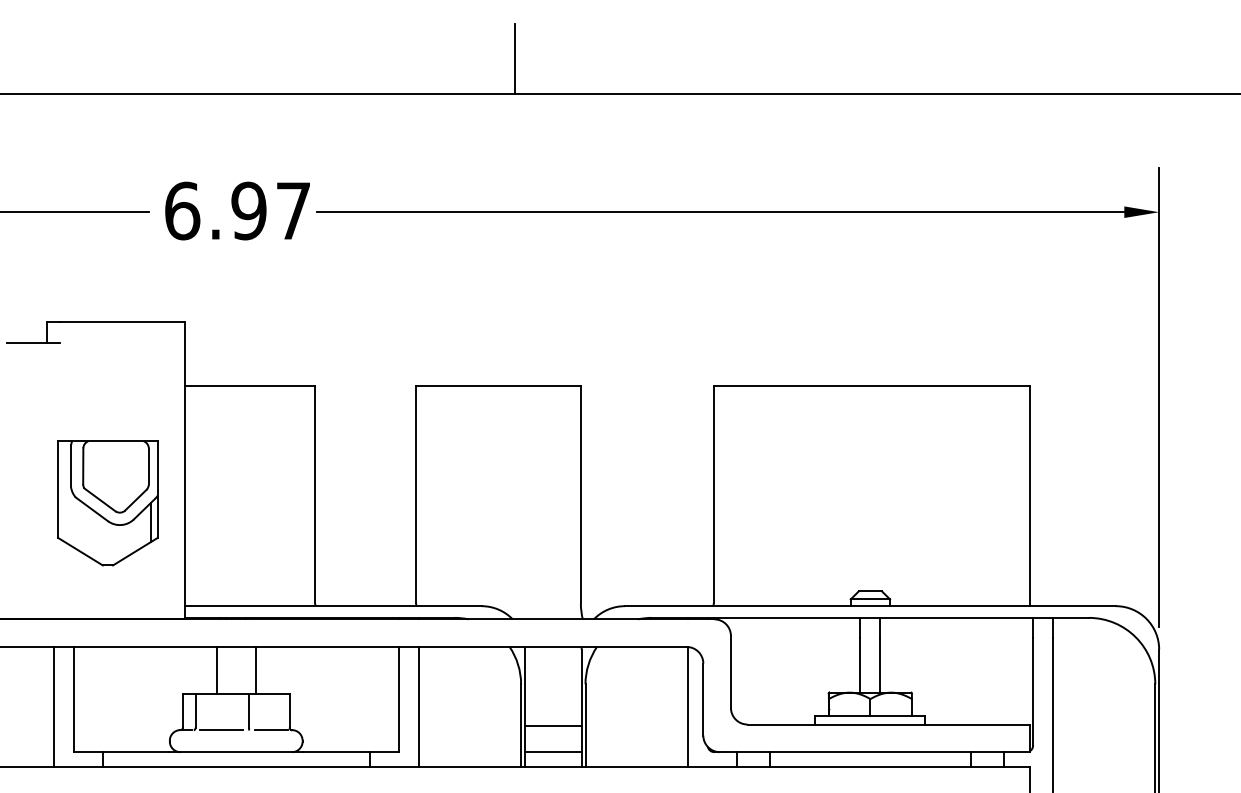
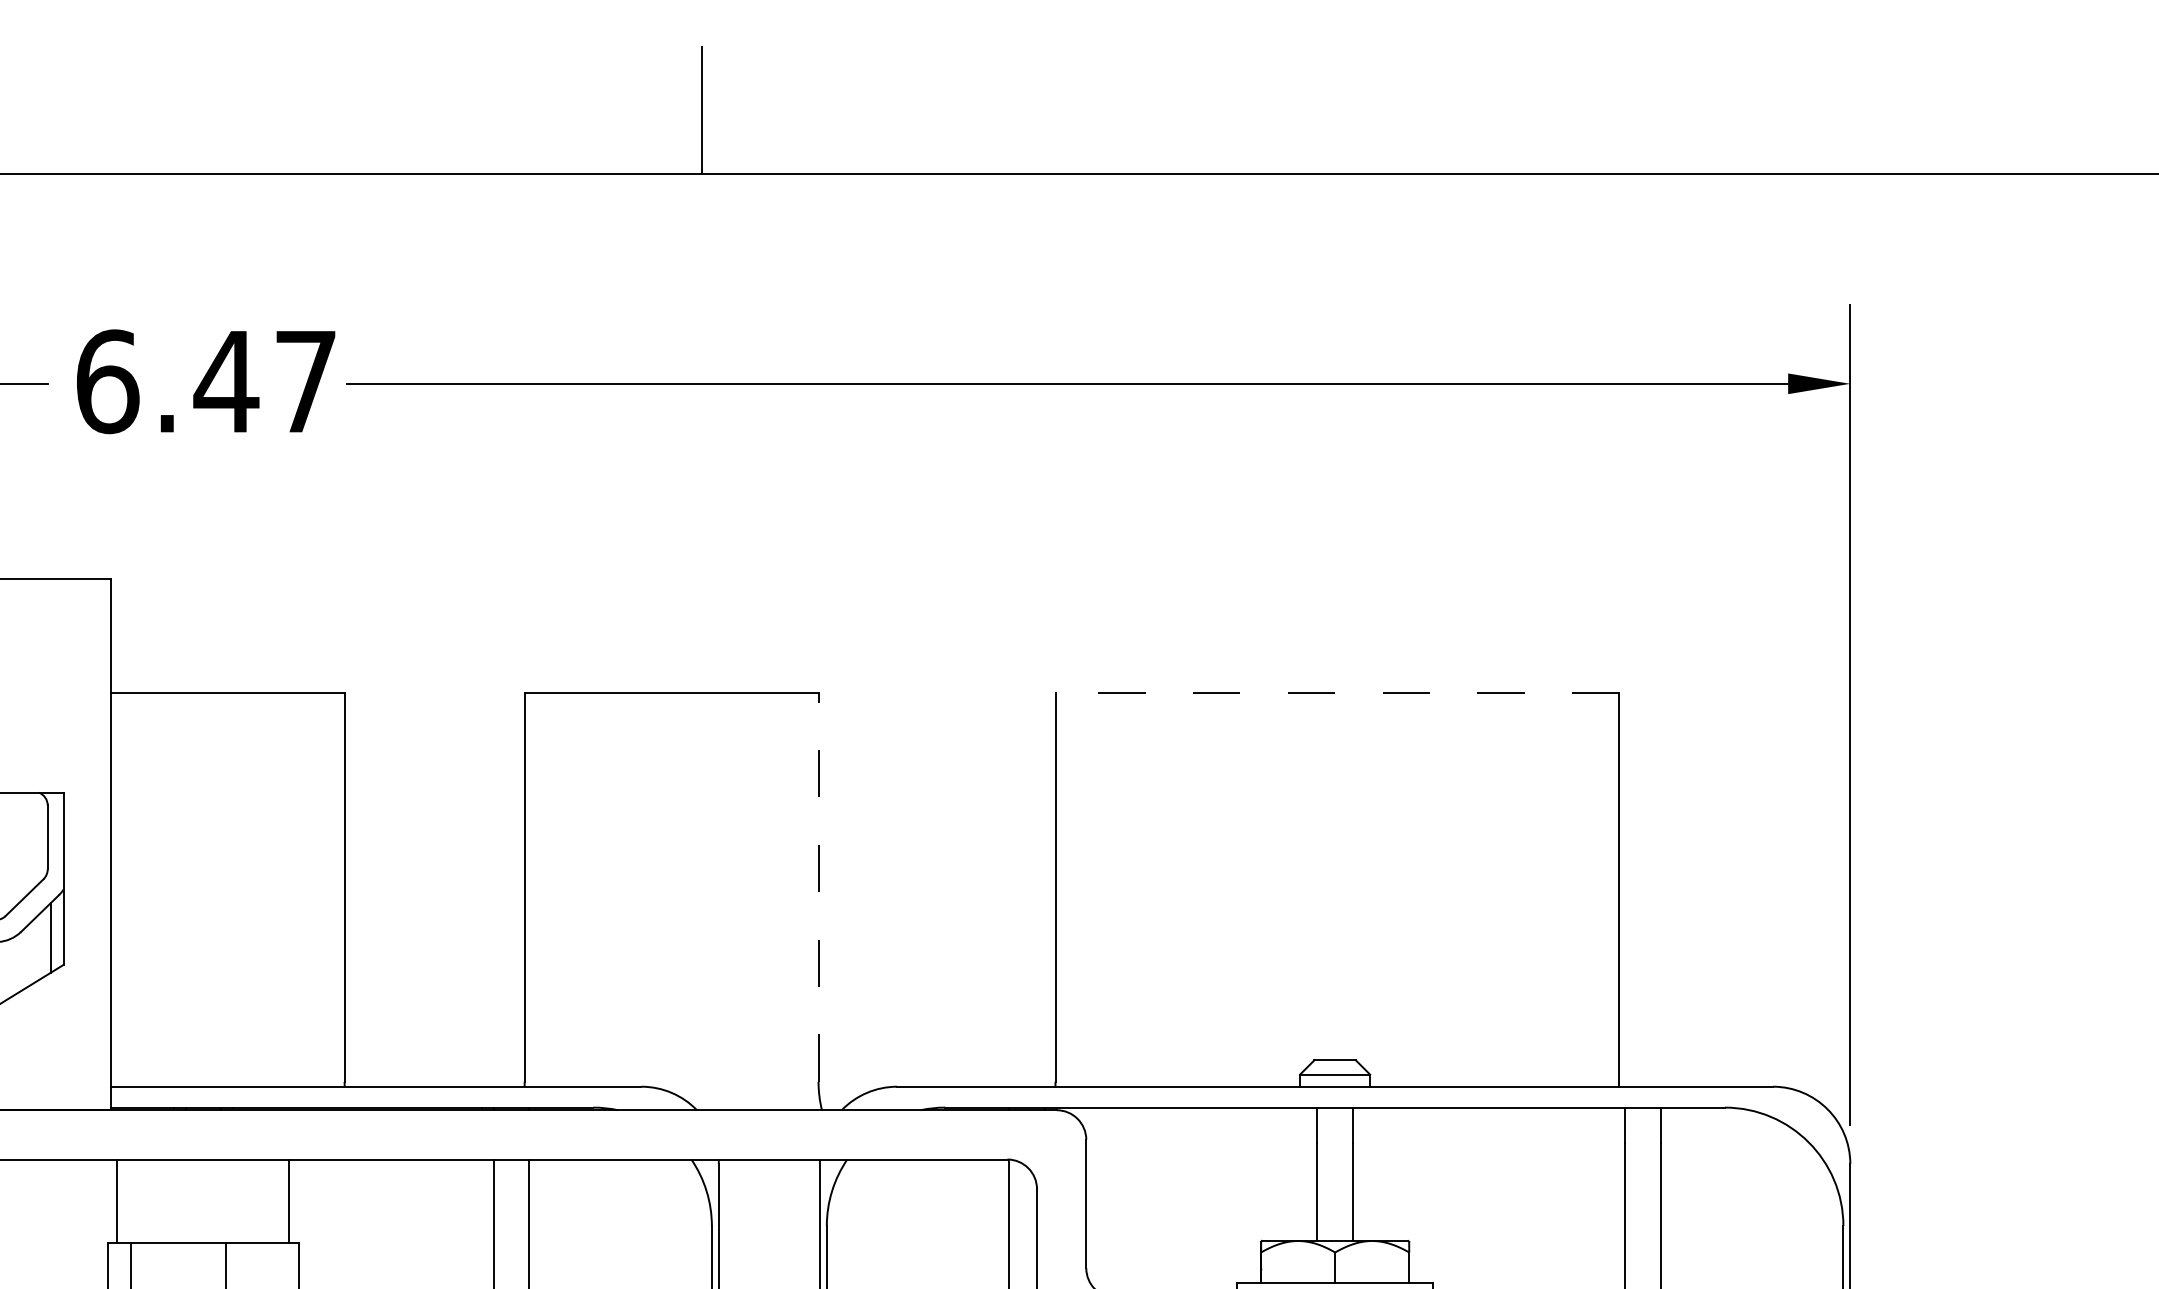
text: (248, 210) -> (225, 380), 6.97 -> 6.47
line: (871, 385) -> (1337, 692), solid -> dashed
line: (580, 494) -> (817, 887), solid -> dashed
line: (216, 669) -> (116, 1199), moved
line: (255, 669) -> (287, 1199), moved

